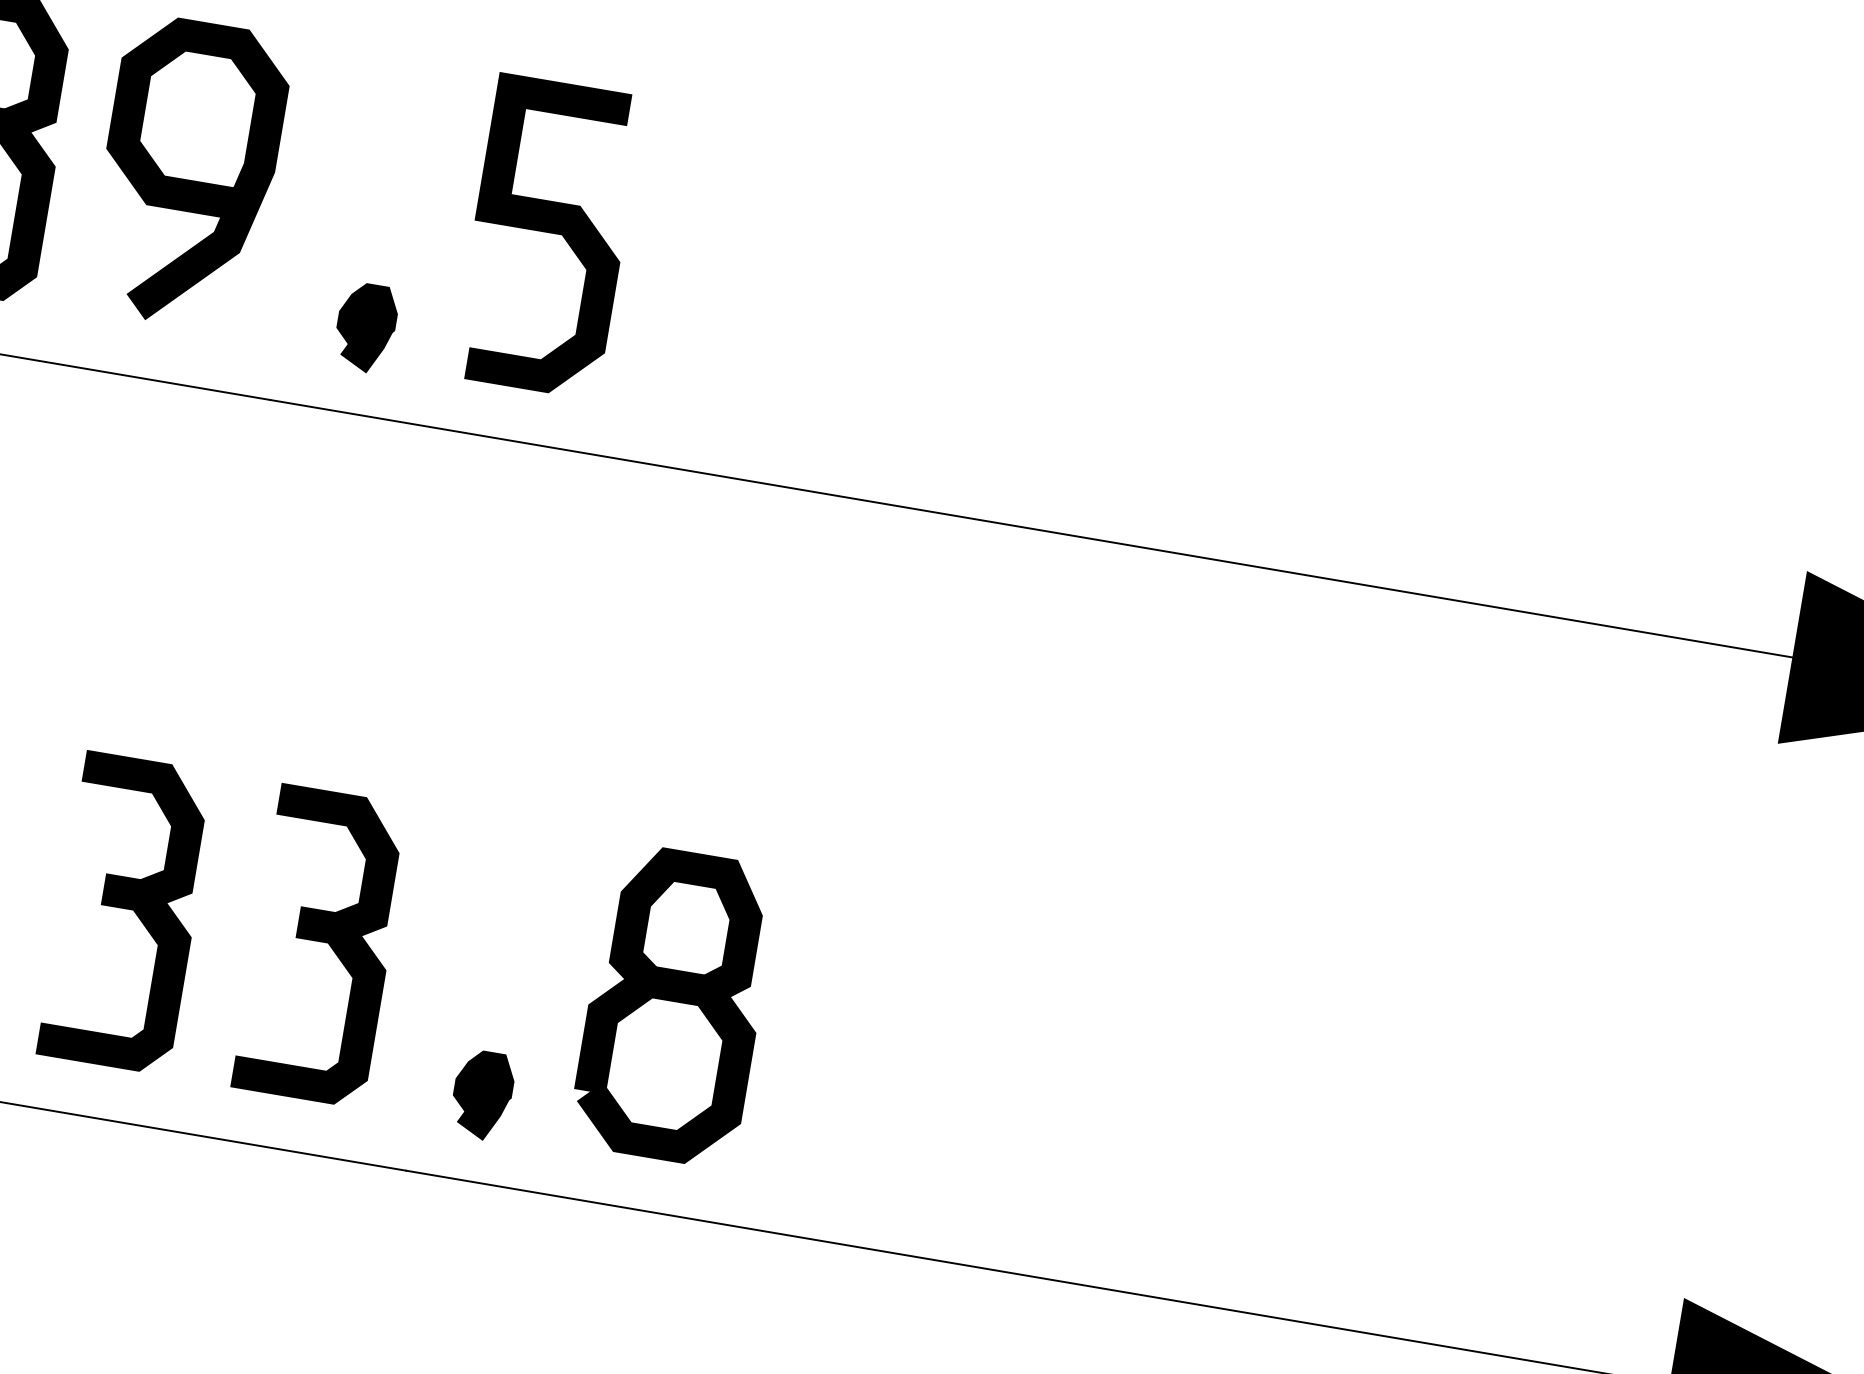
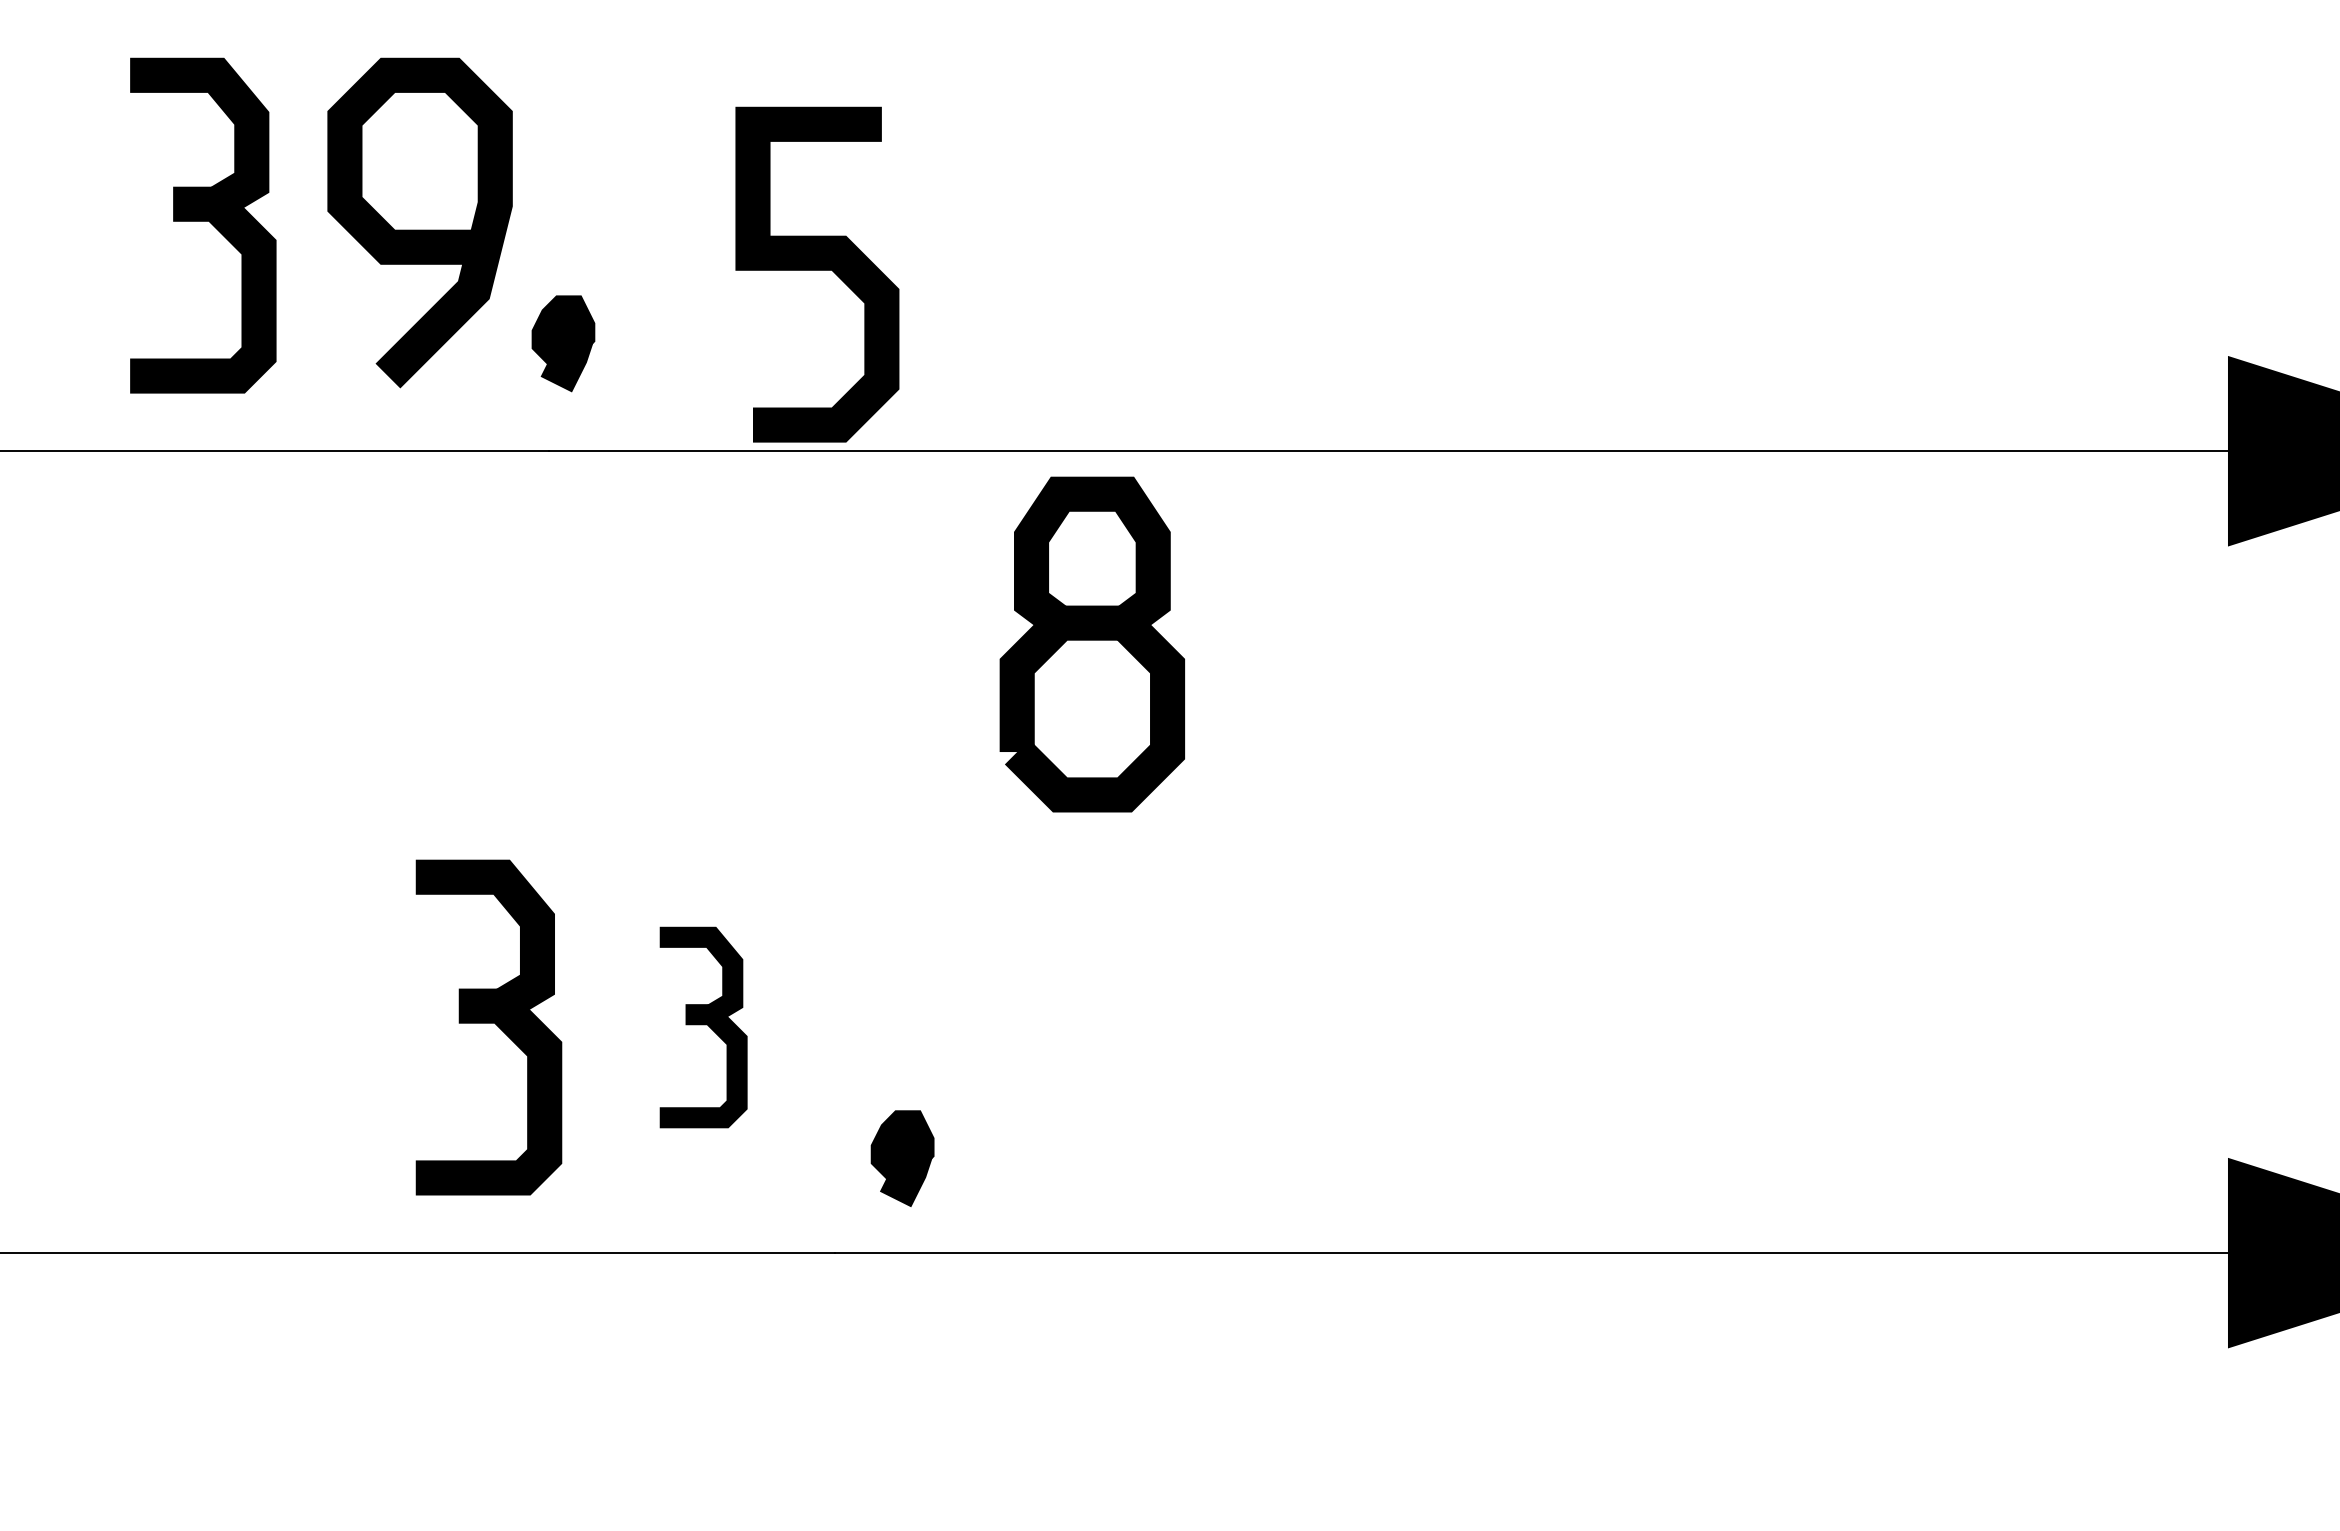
curve: (548, 232) -> (817, 270), moved
part: (366, 327) -> (563, 343), moved
part: (322, 946) -> (703, 1027), size x0.6
part: (673, 1005) -> (1091, 644), moved

